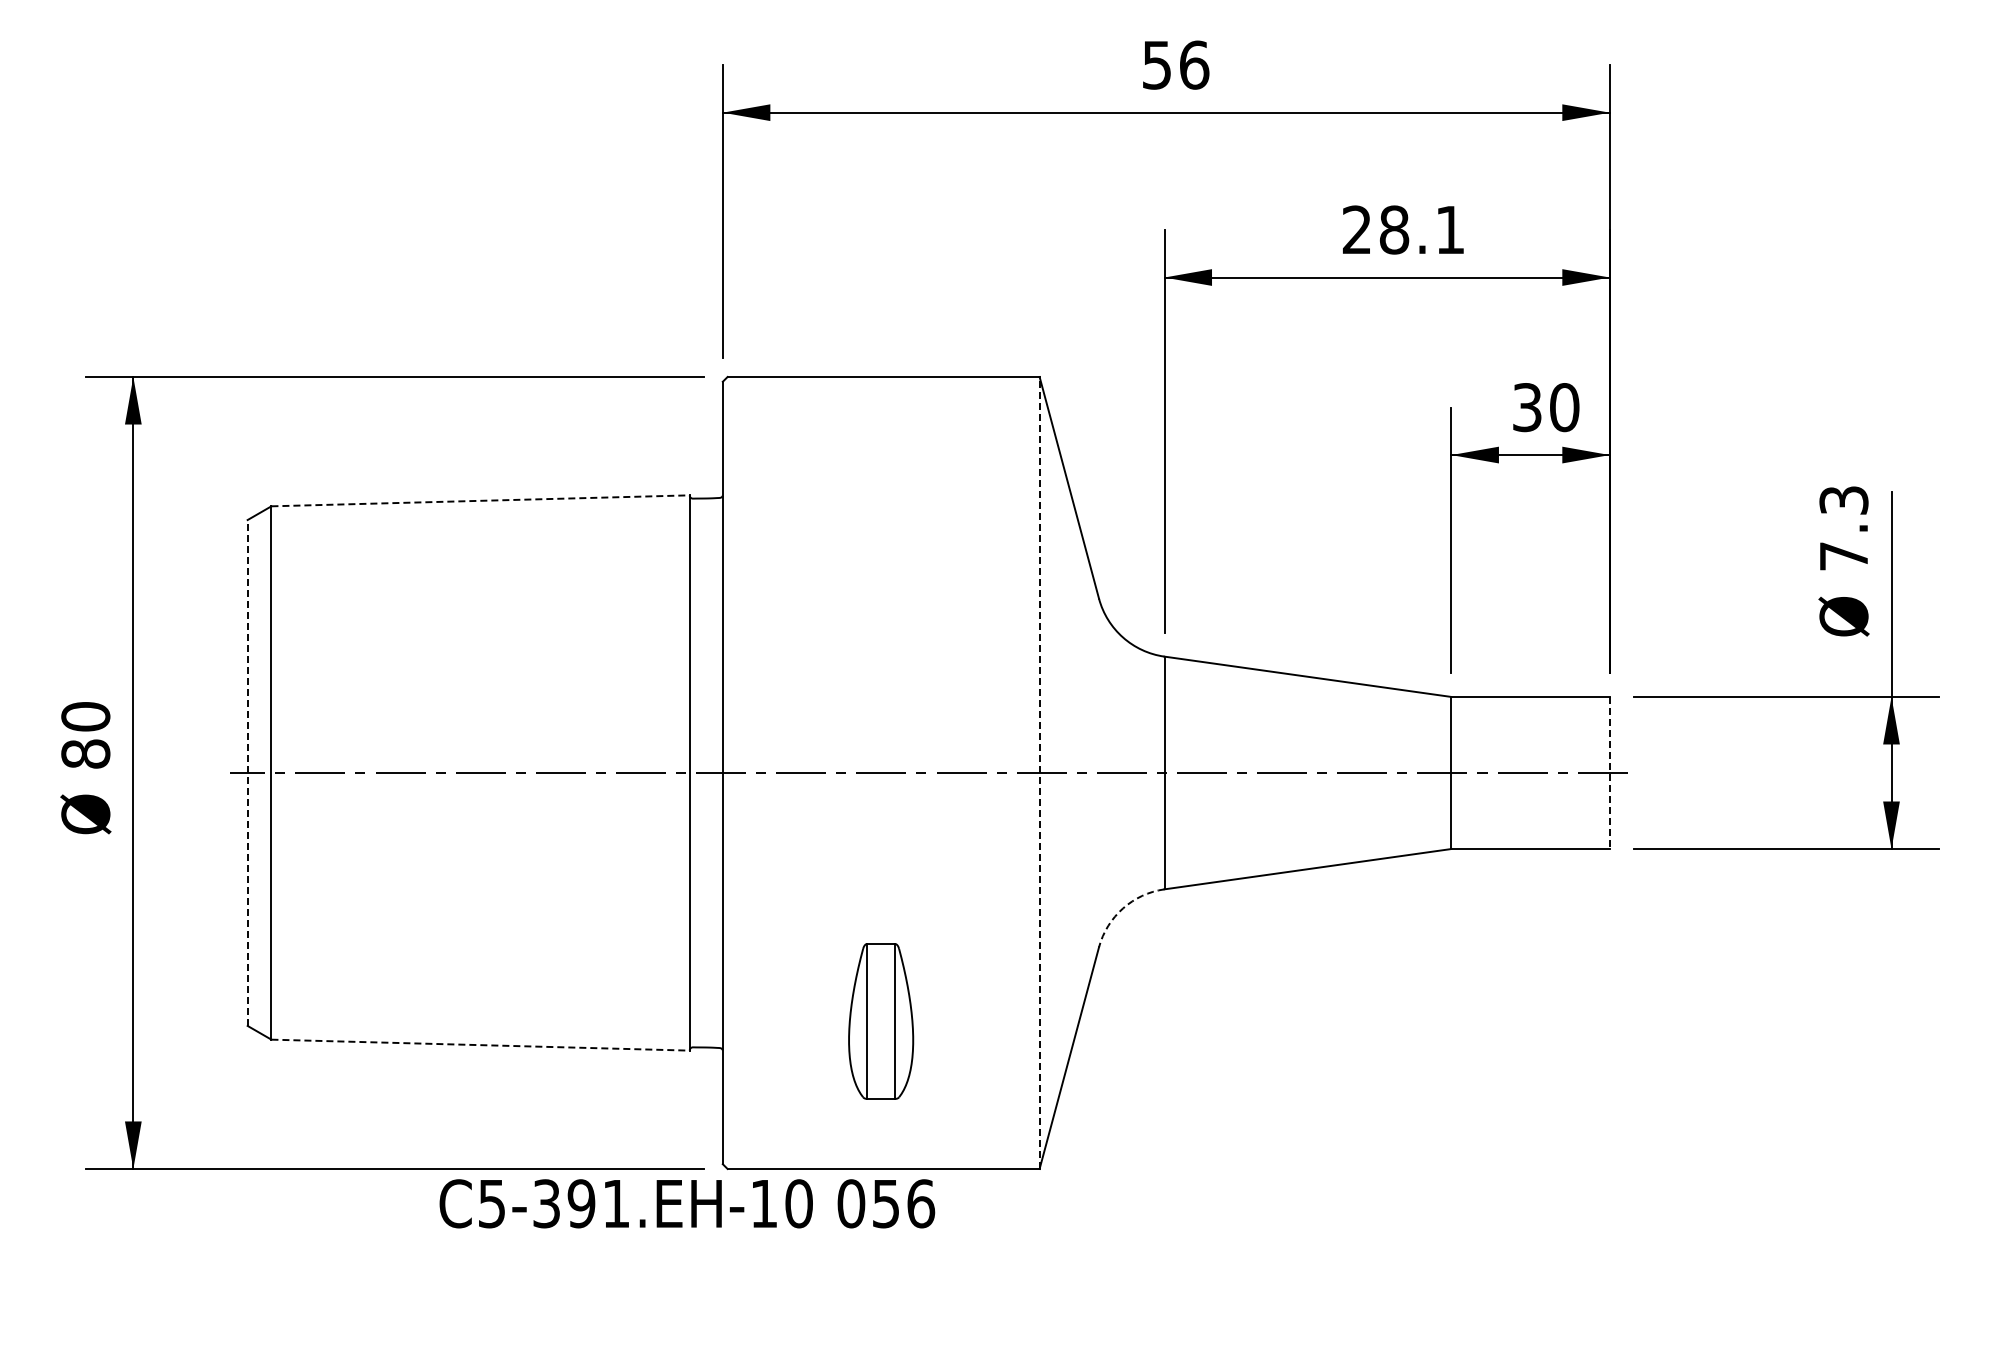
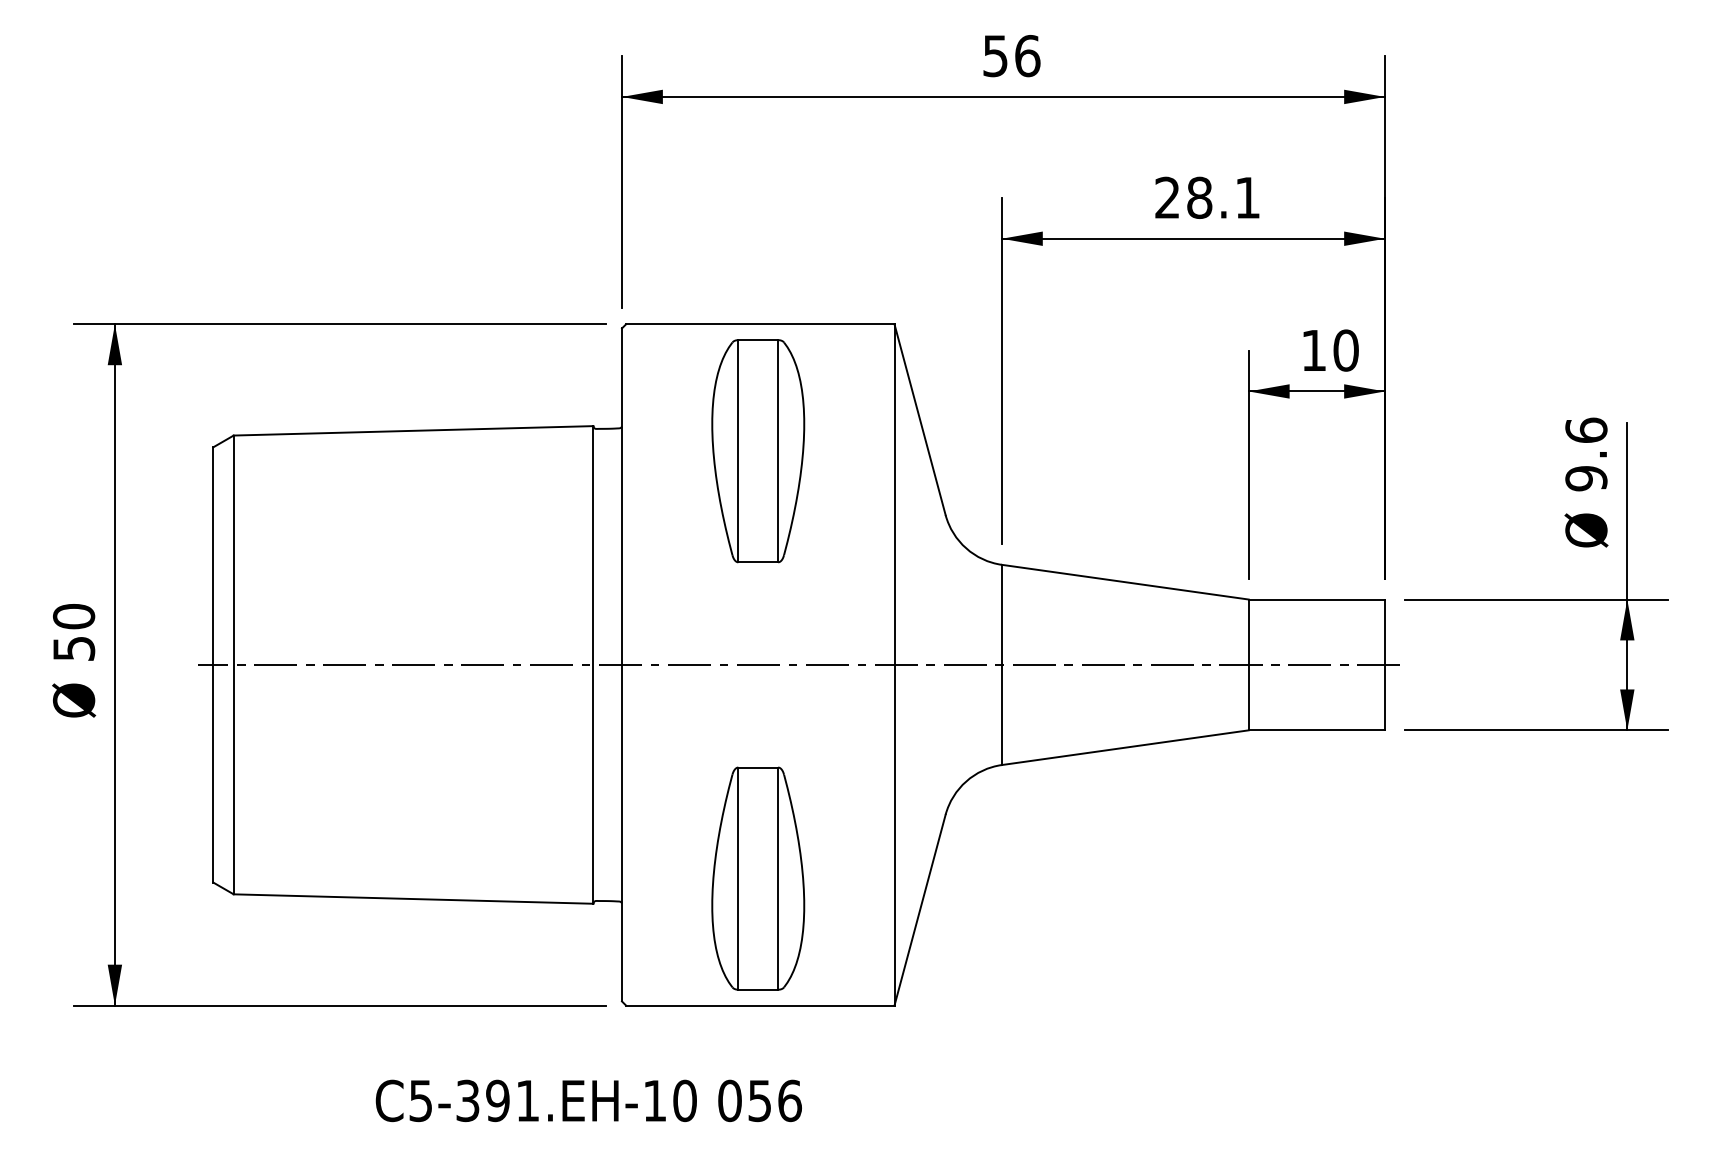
text: (1527, 407) -> (1314, 350), 30 -> 10
line: (481, 500) -> (414, 430), dashed -> solid
part: (880, 524) -> (757, 451), added
text: (1843, 528) -> (1586, 454), 7.3 -> 9.6
text: (85, 753) -> (73, 648), 80 -> 50
line: (247, 772) -> (213, 664), dashed -> solid
line: (1039, 772) -> (894, 664), dashed -> solid
line: (1609, 773) -> (1384, 665), dashed -> solid
arc: (1123, 908) -> (966, 781), dashed -> solid
part: (880, 1021) -> (757, 878), size x1.67
line: (481, 1045) -> (414, 899), dashed -> solid
text: (687, 1203) -> (589, 1100), moved

